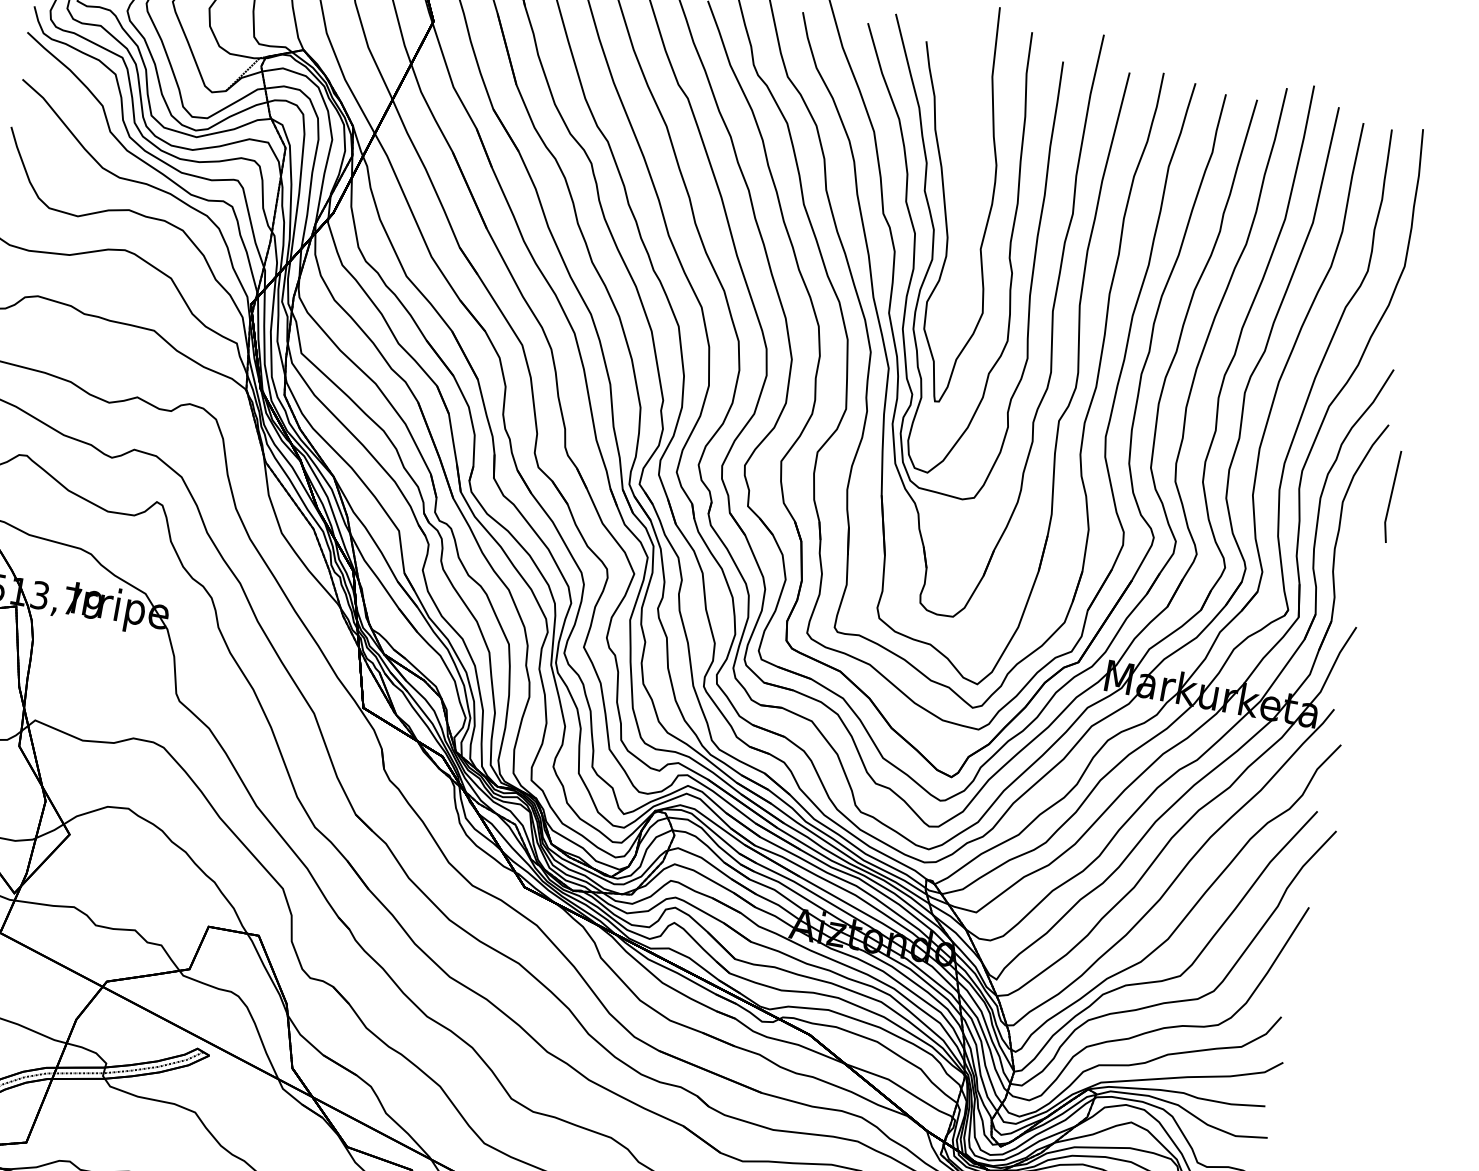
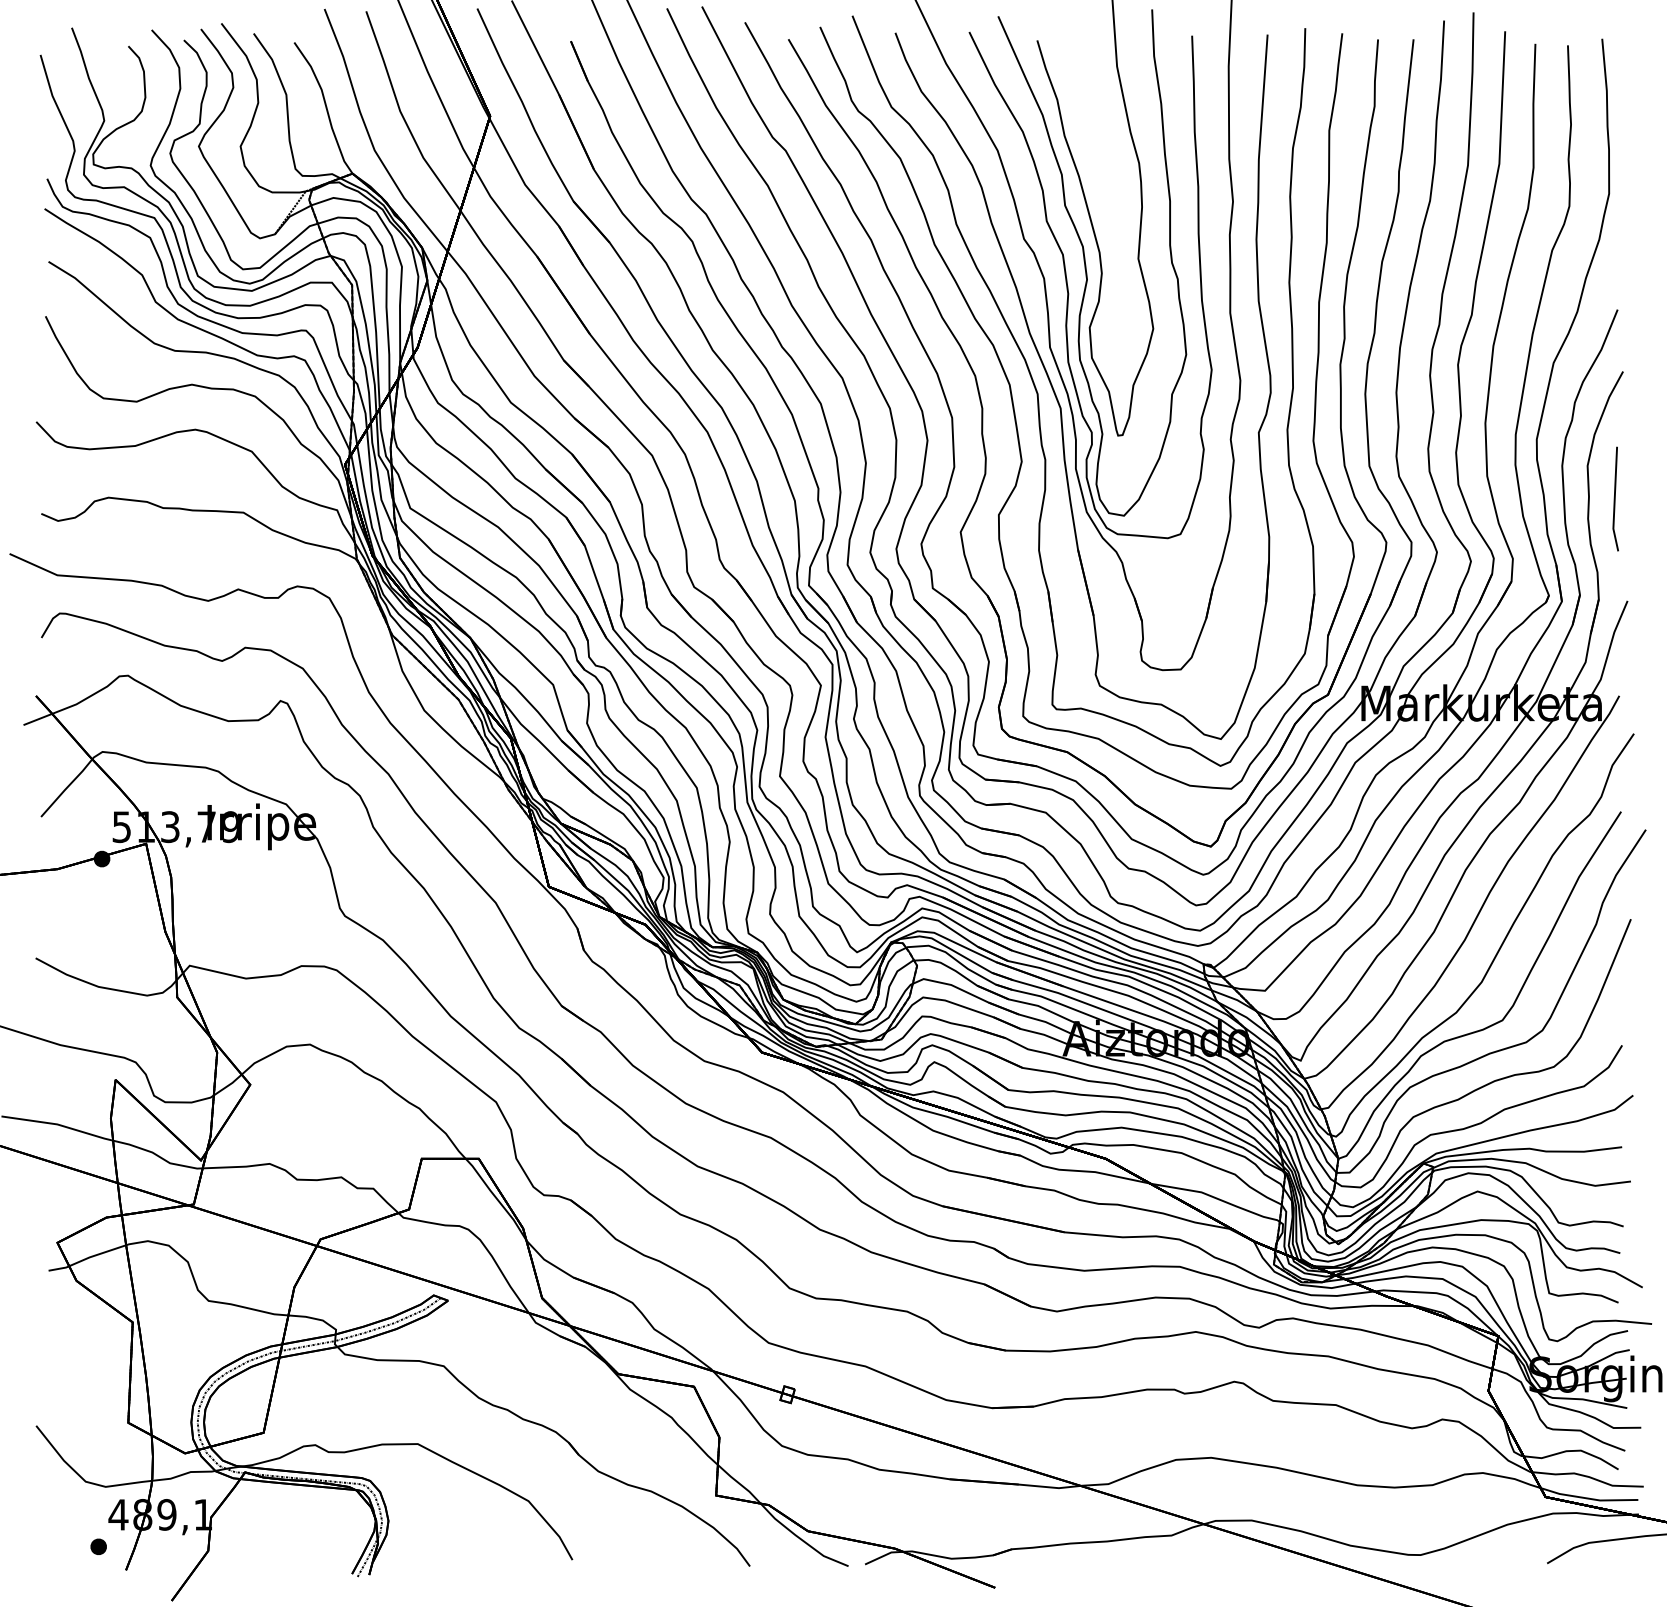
line: (1391, 496) -> (1615, 498), moved

